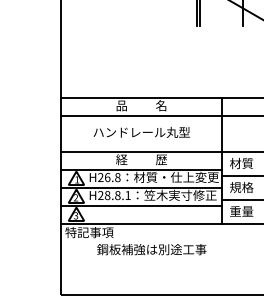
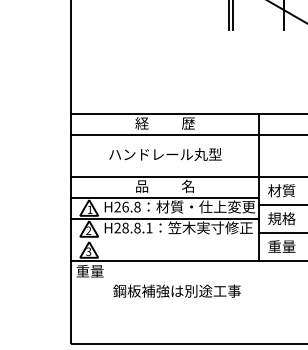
text: (141, 105) -> (164, 123), 品          名 -> 経          歴
text: (141, 159) -> (164, 185), 経          歴 -> 品          名
line: (141, 205) -> (164, 239), removed
text: (89, 231) -> (104, 270), 特記事項 -> 重量

